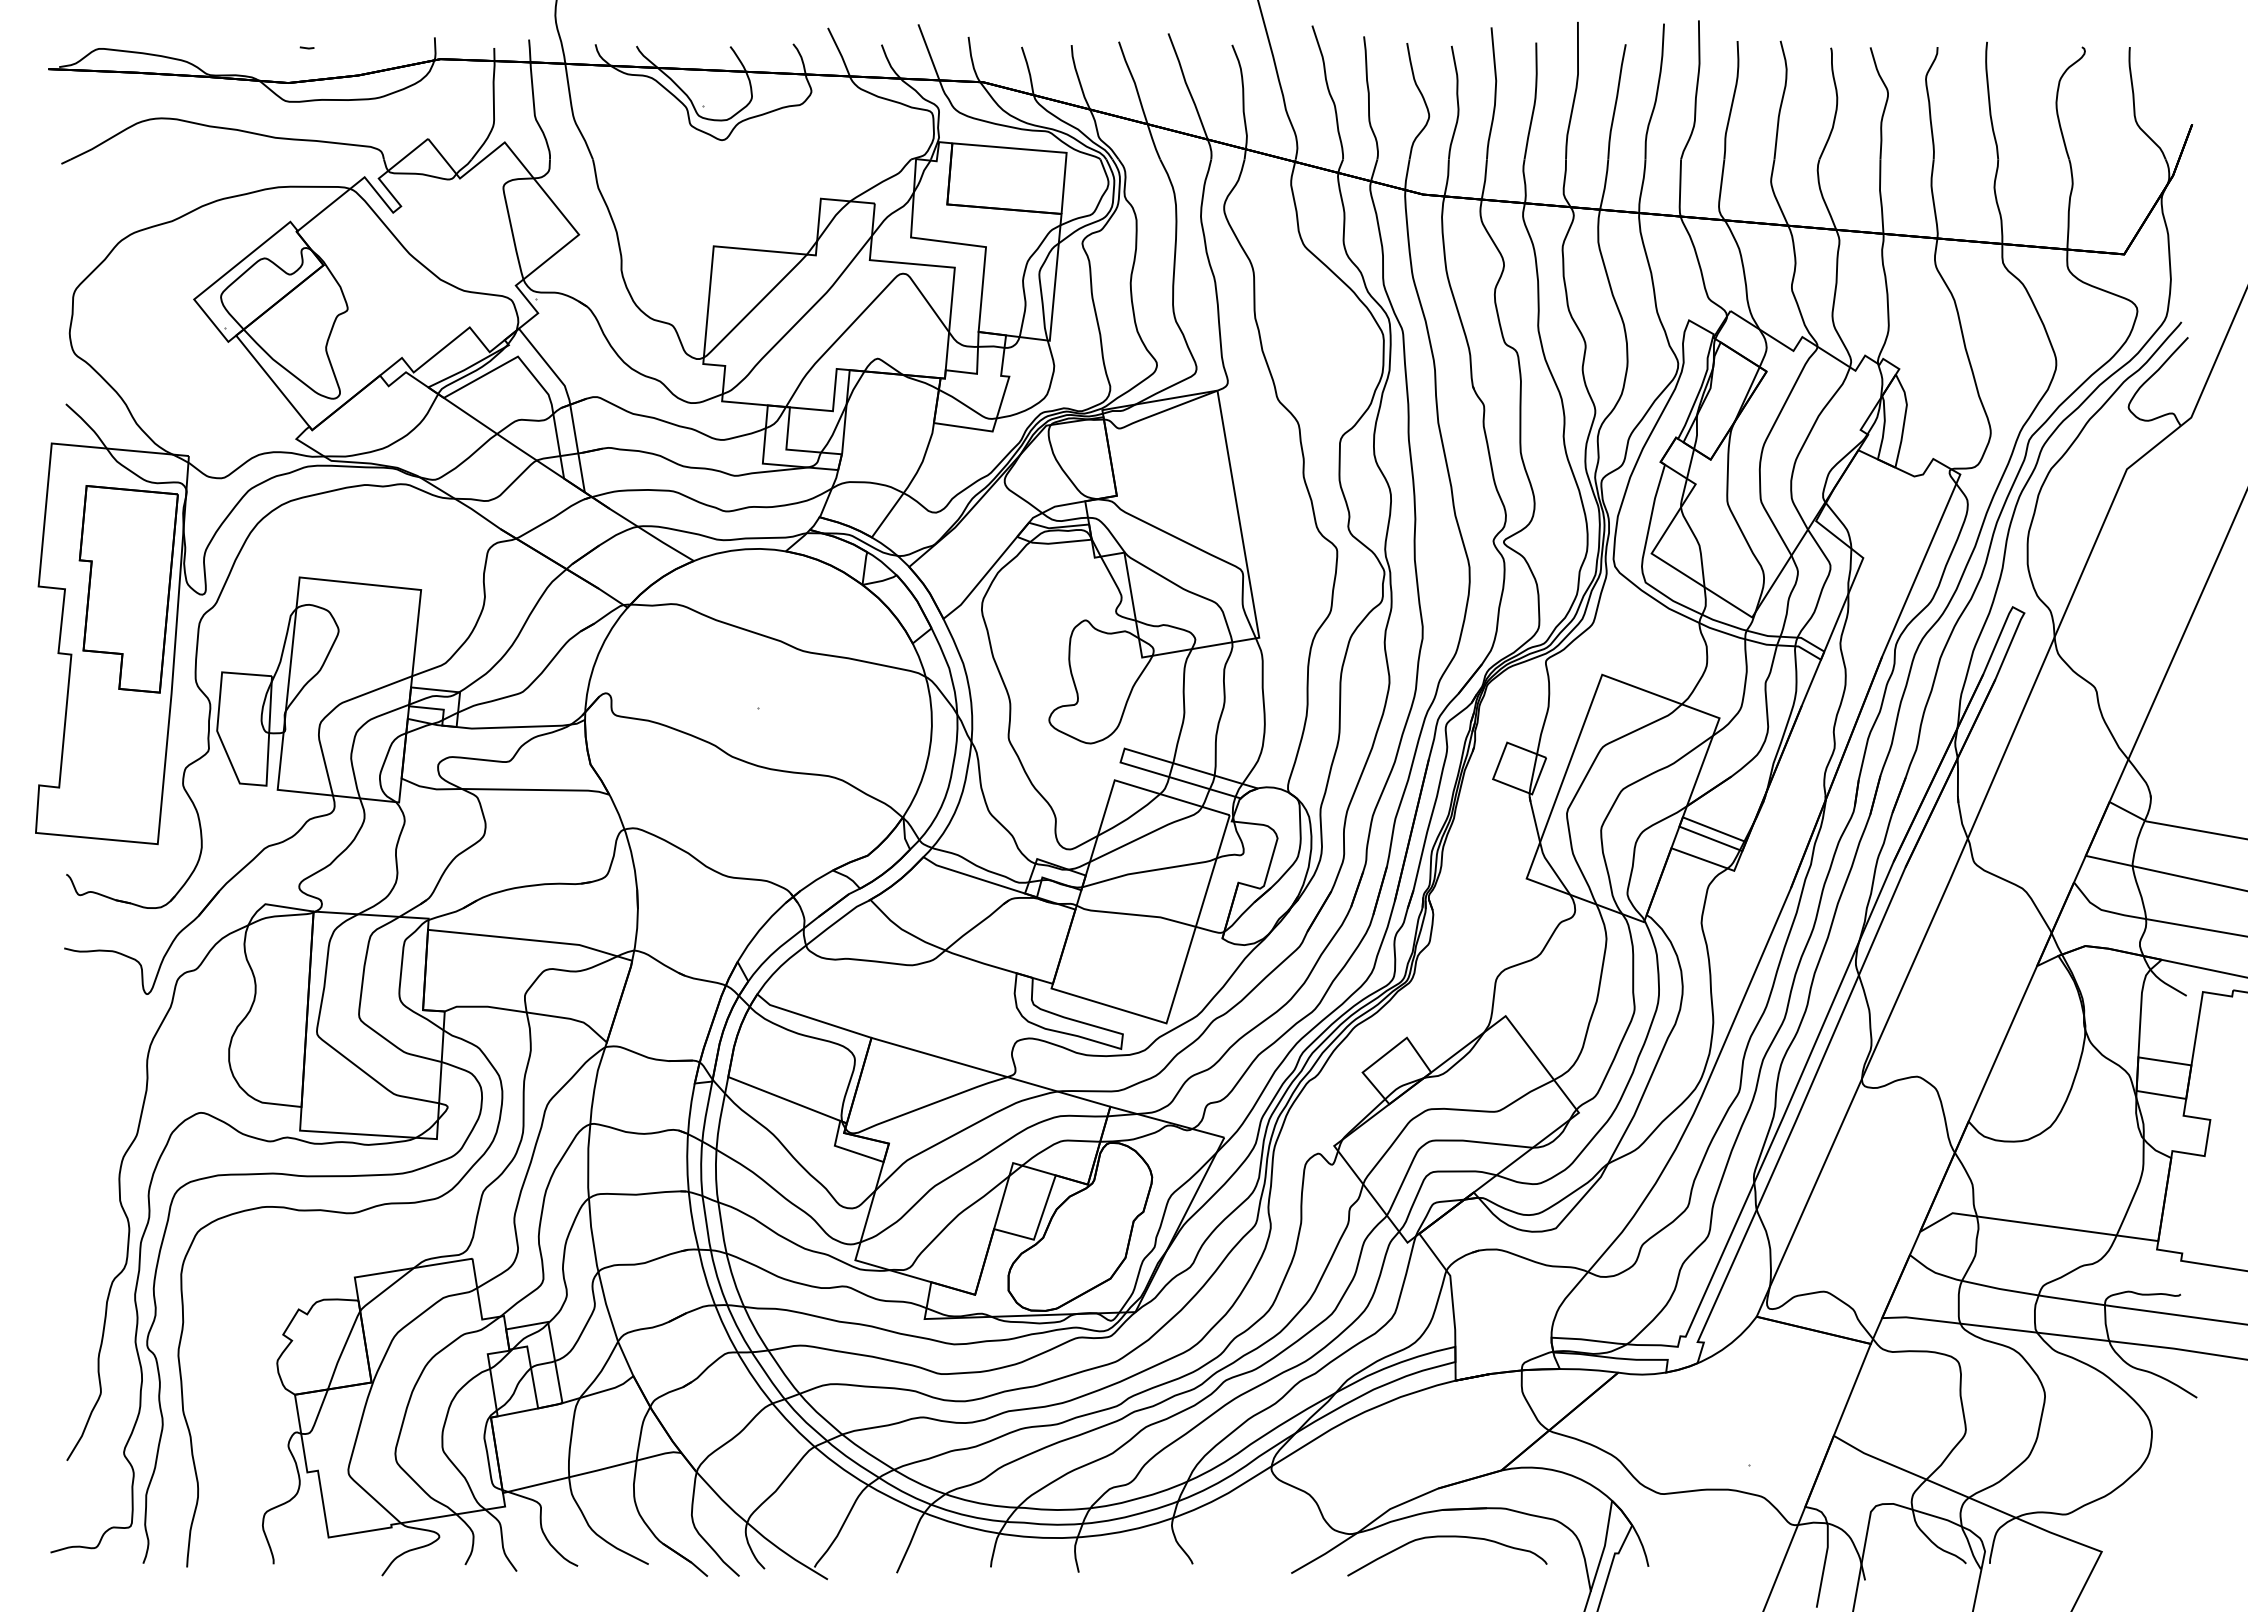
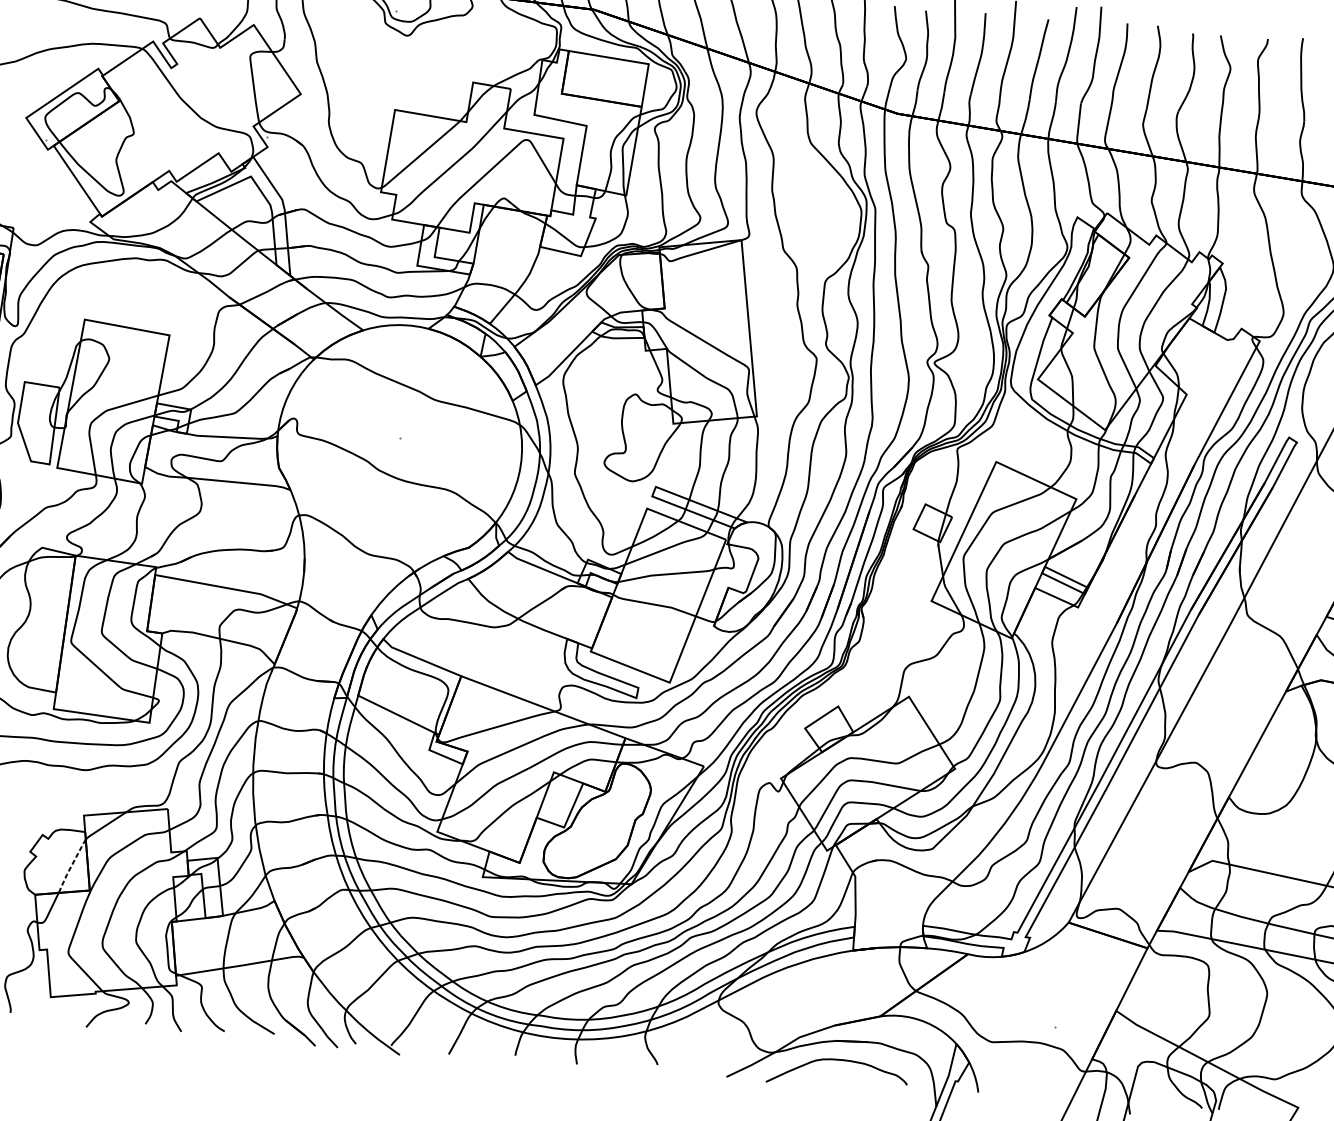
line: (342, 1350) -> (71, 866), solid -> dashed

